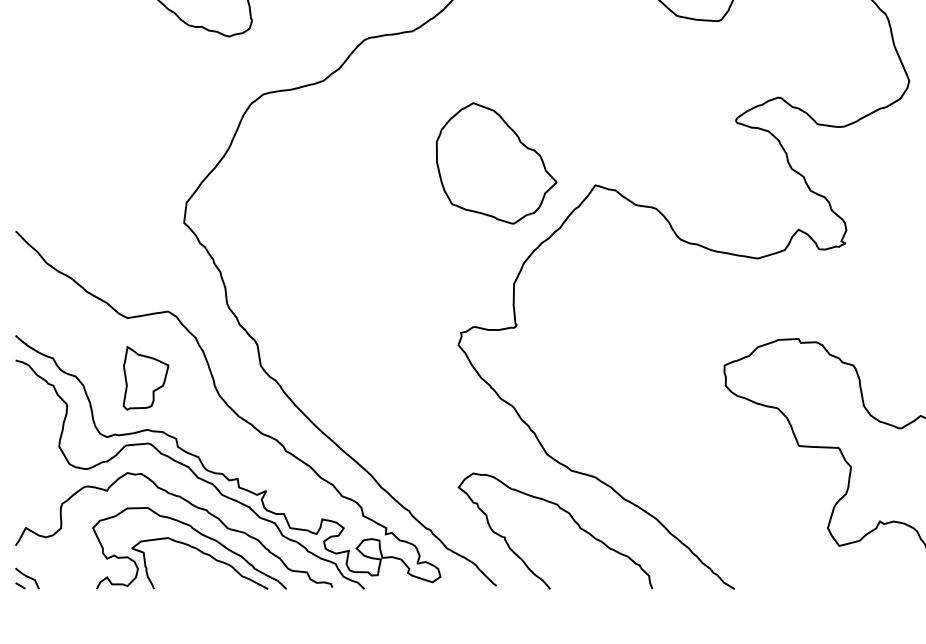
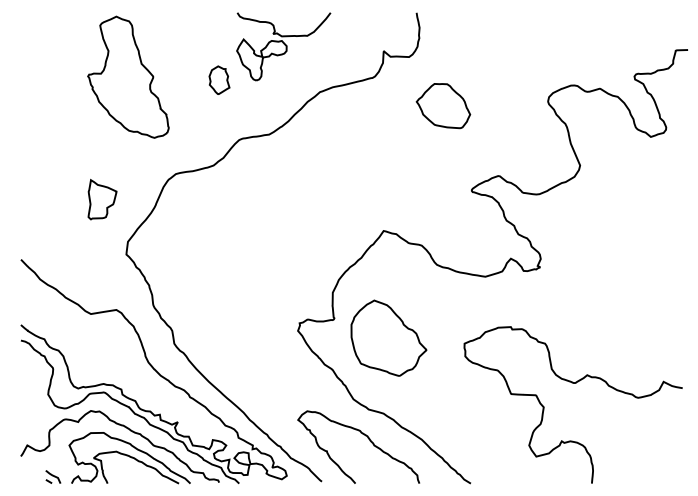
part: (495, 162) -> (388, 337), moved
part: (145, 377) -> (102, 199), moved
part: (27, 577) -> (53, 476), moved

